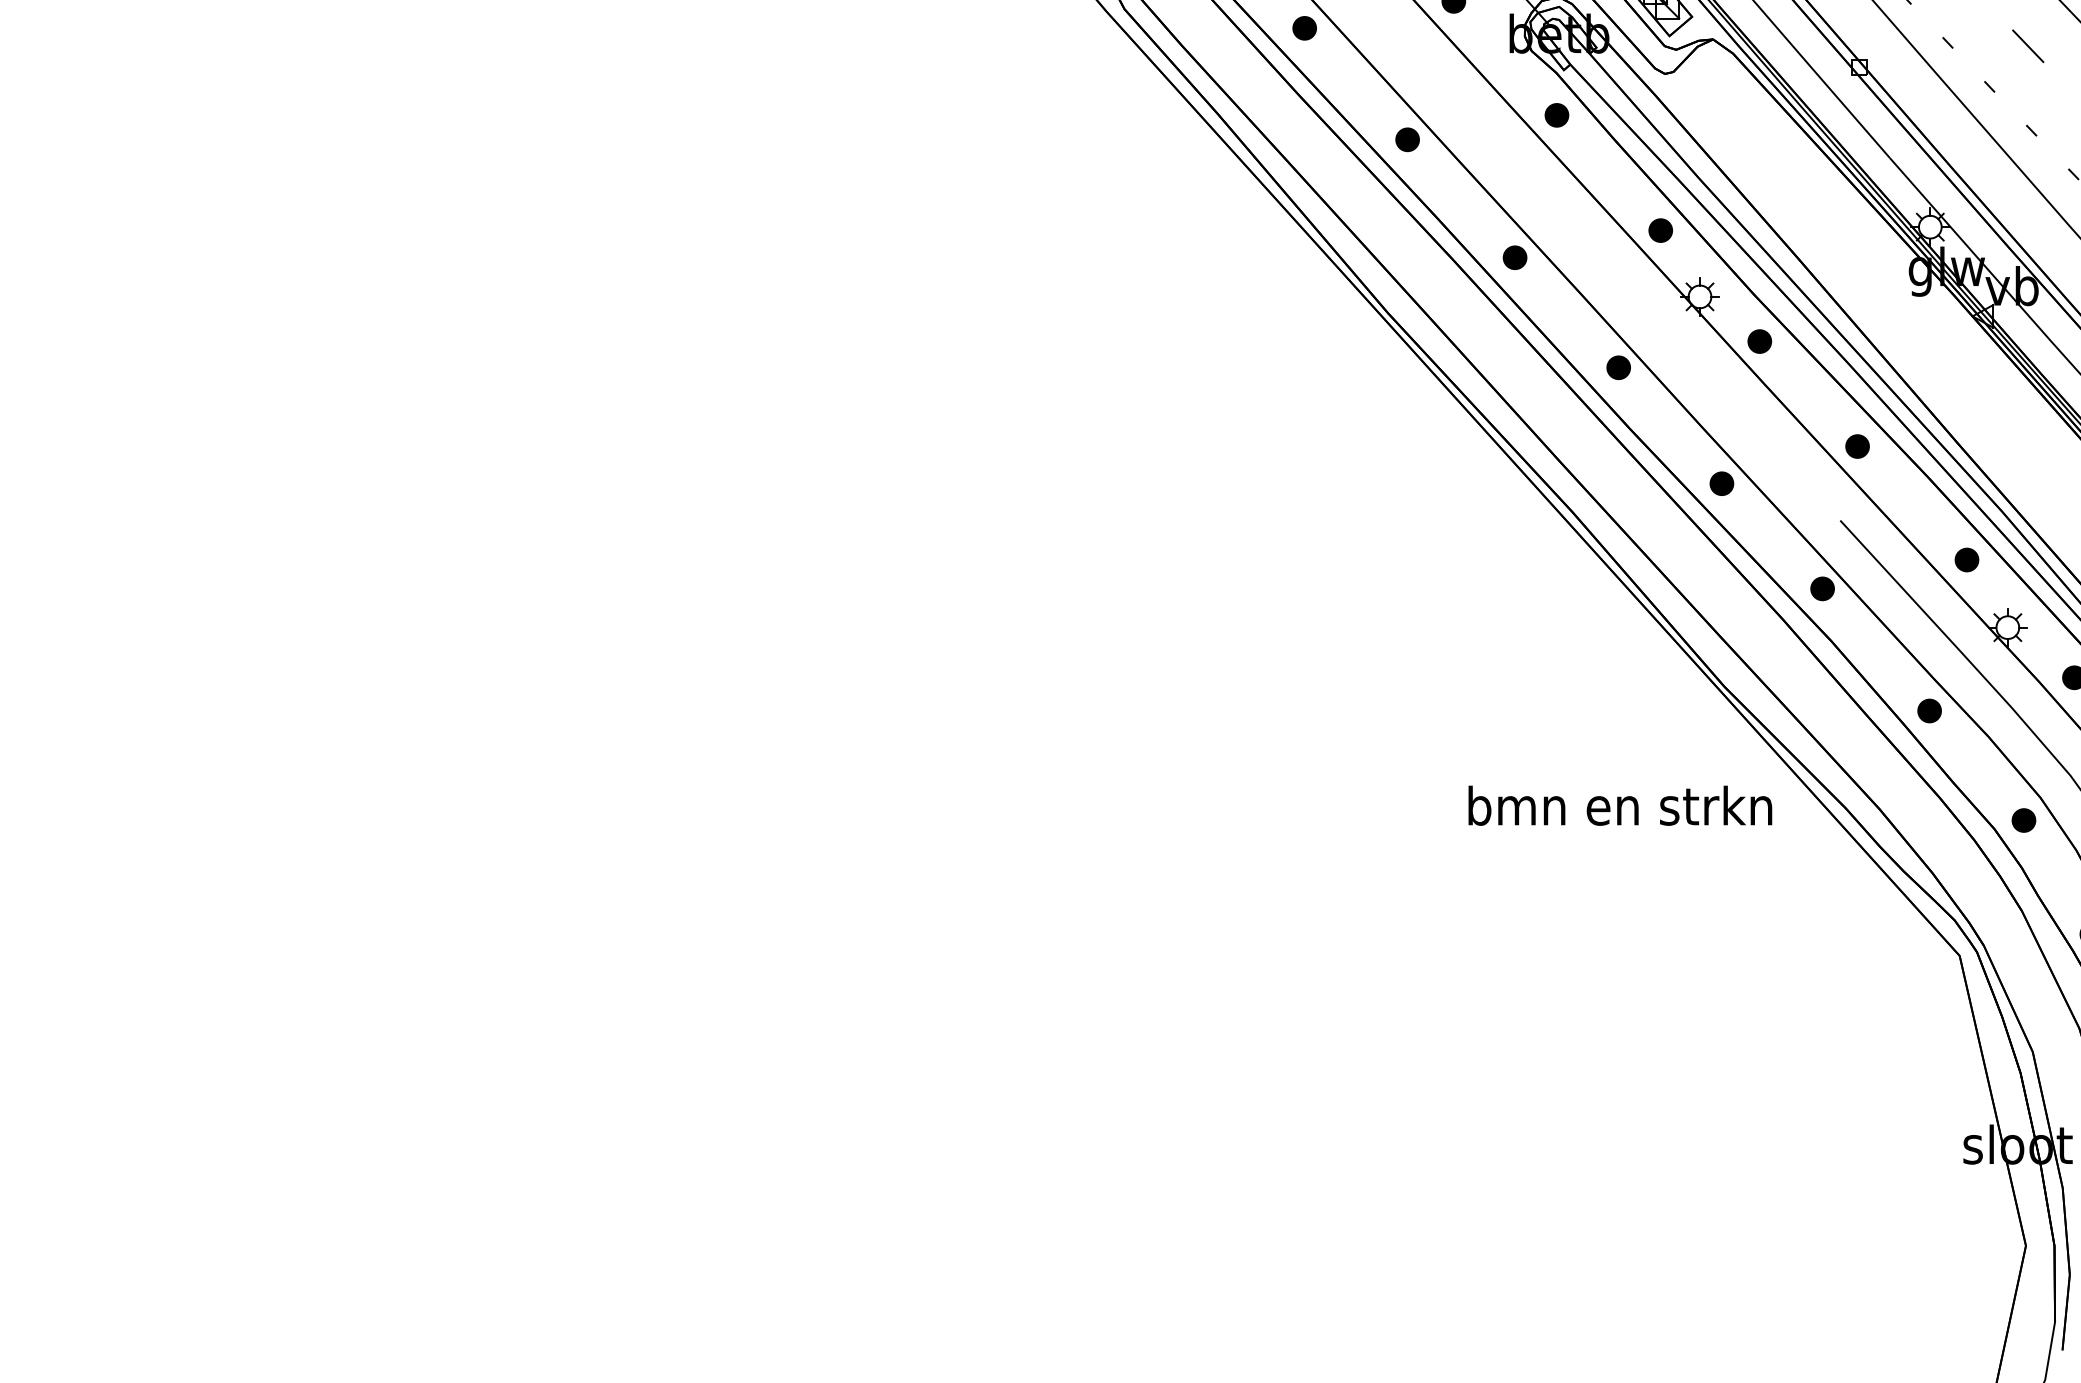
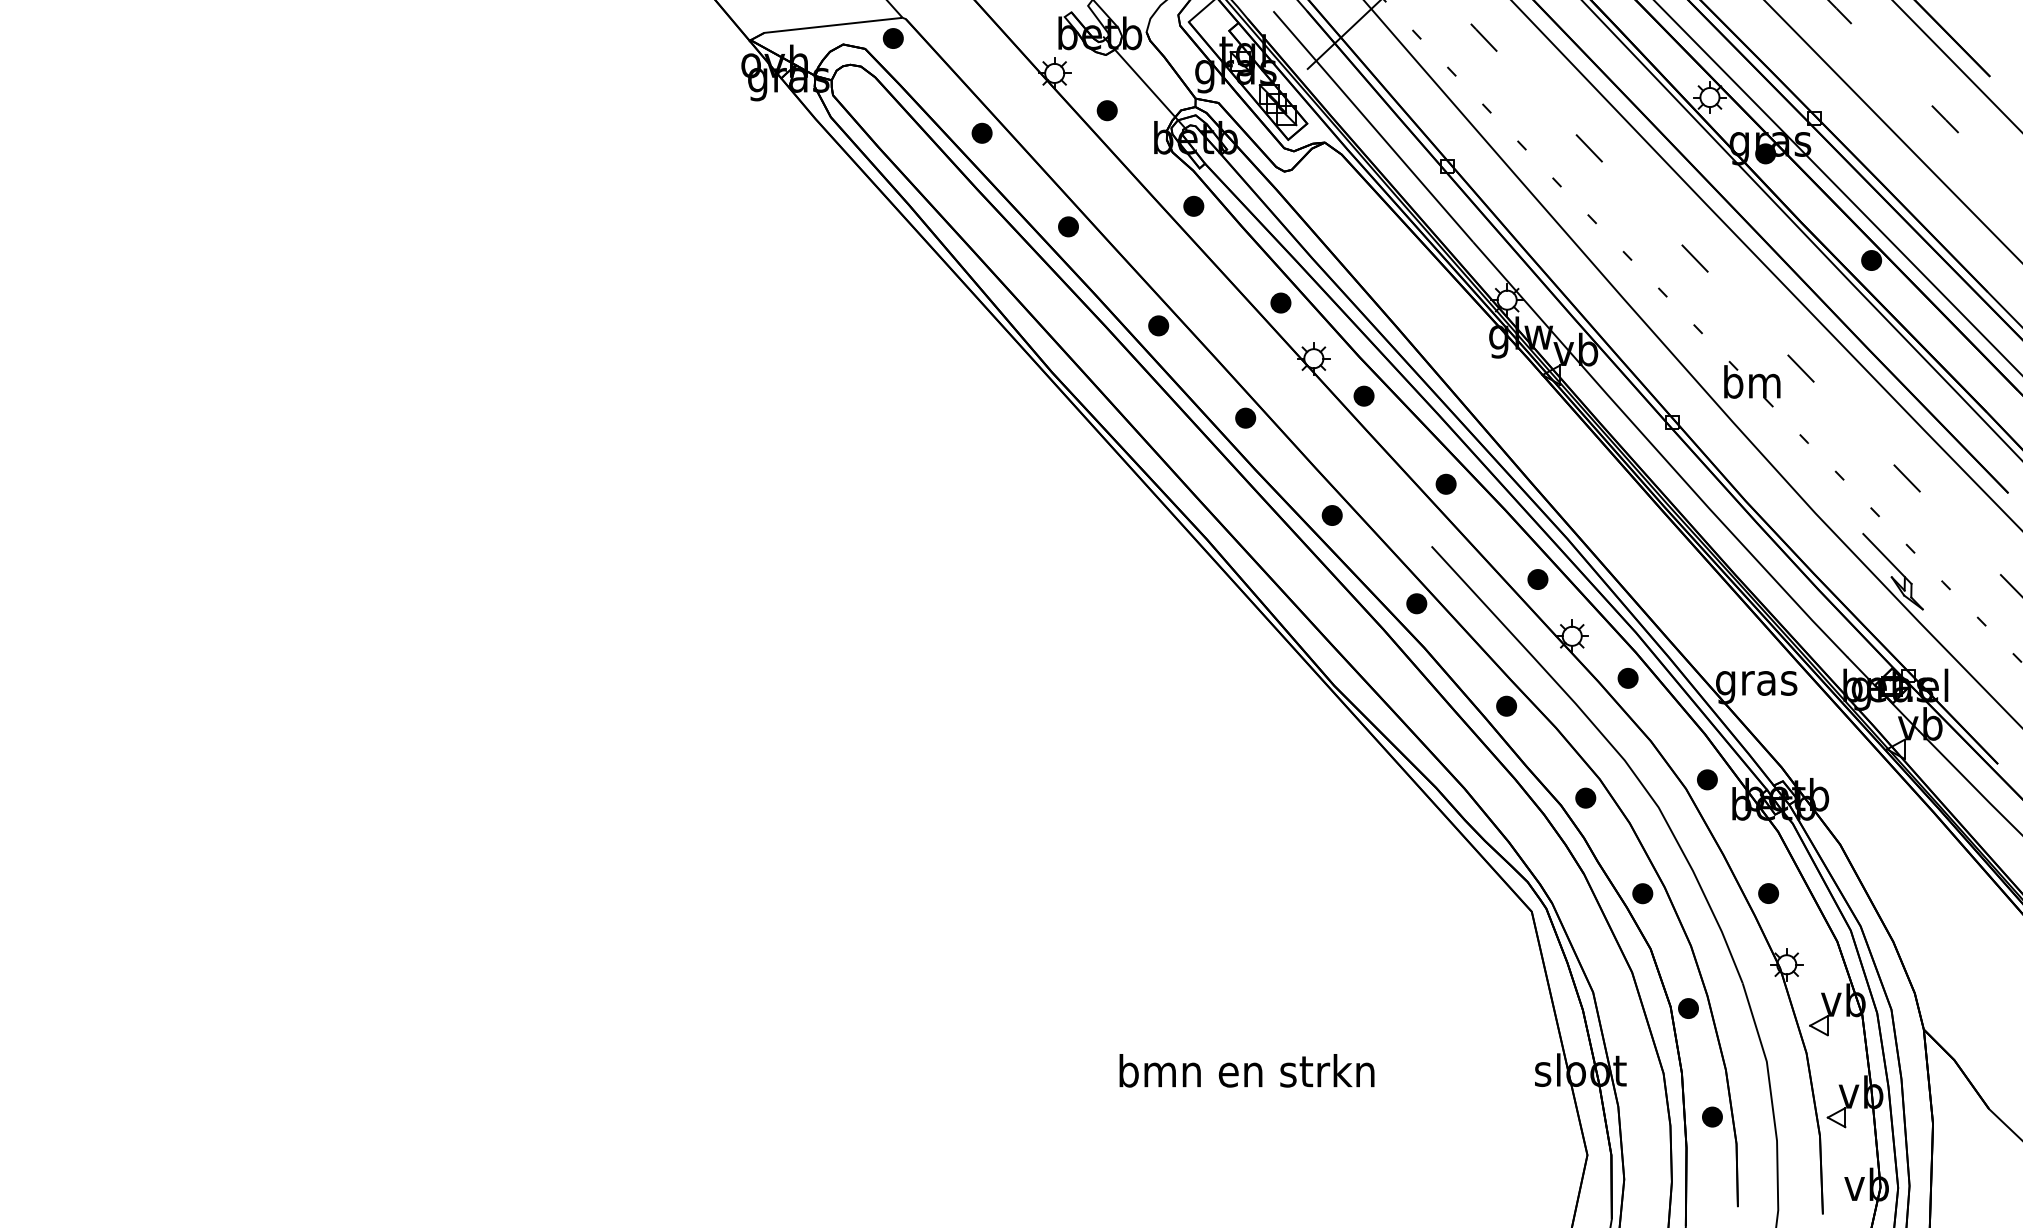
text: (1619, 805) -> (1246, 1070), moved

